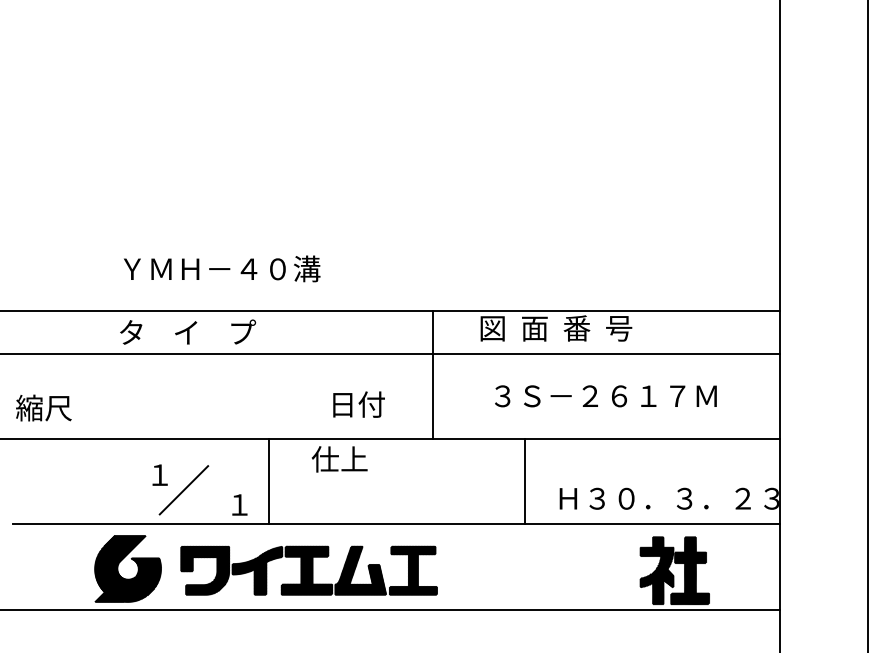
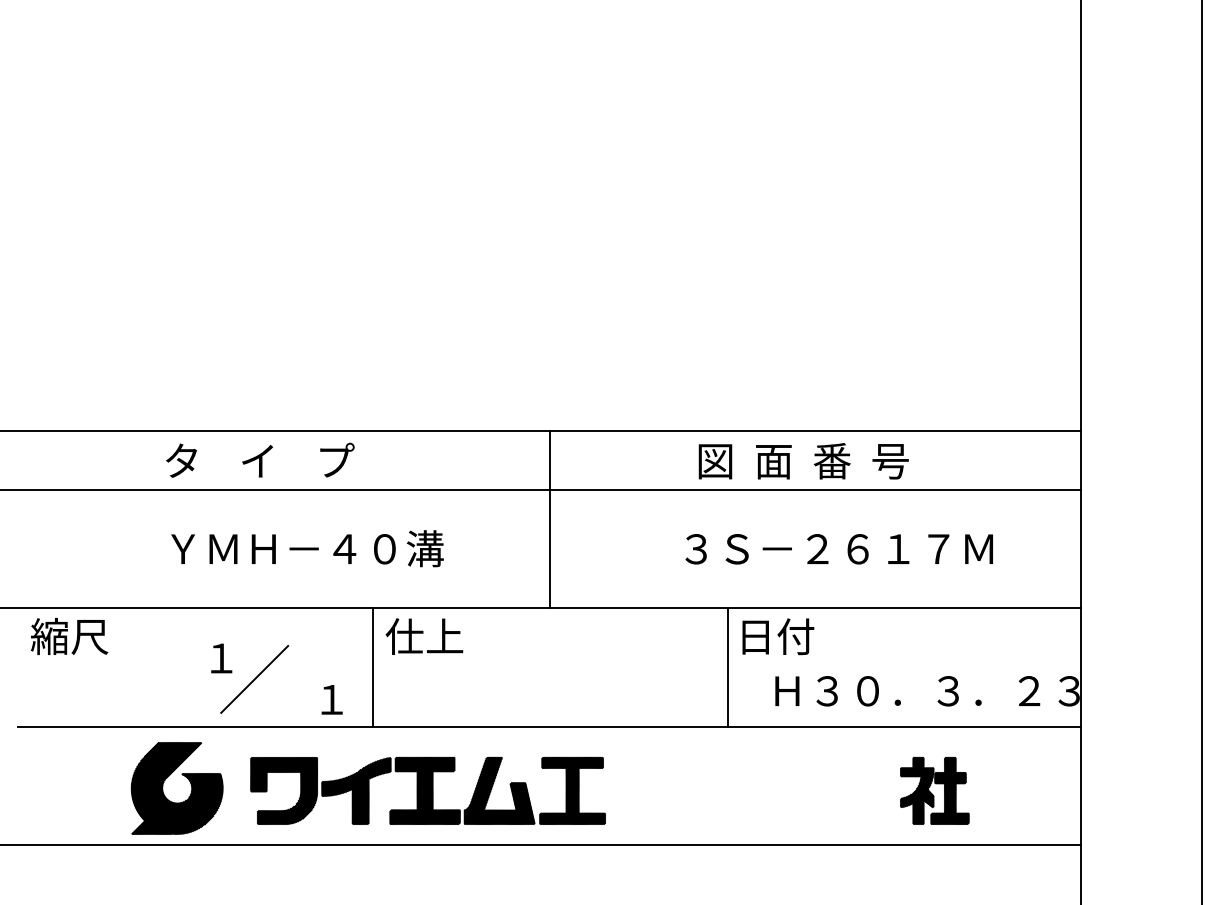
text: (222, 268) -> (307, 548), moved
text: (556, 328) -> (803, 461), moved
line: (432, 374) -> (550, 519), moved
text: (359, 404) -> (778, 636), moved
text: (43, 408) -> (69, 636), moved
text: (339, 459) -> (424, 636), moved
part: (674, 570) -> (934, 790), size x0.71

